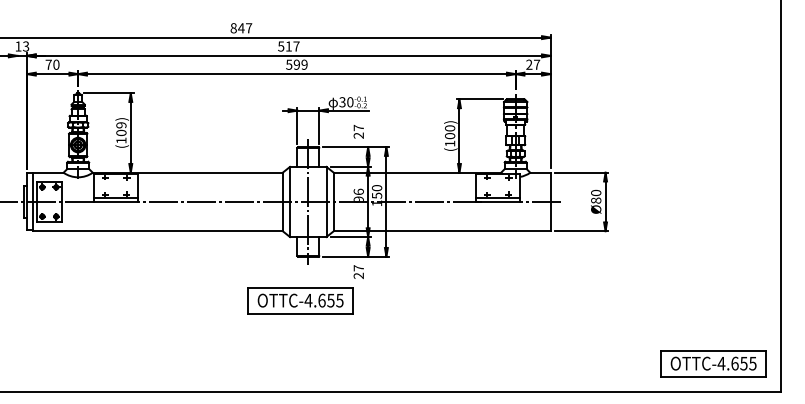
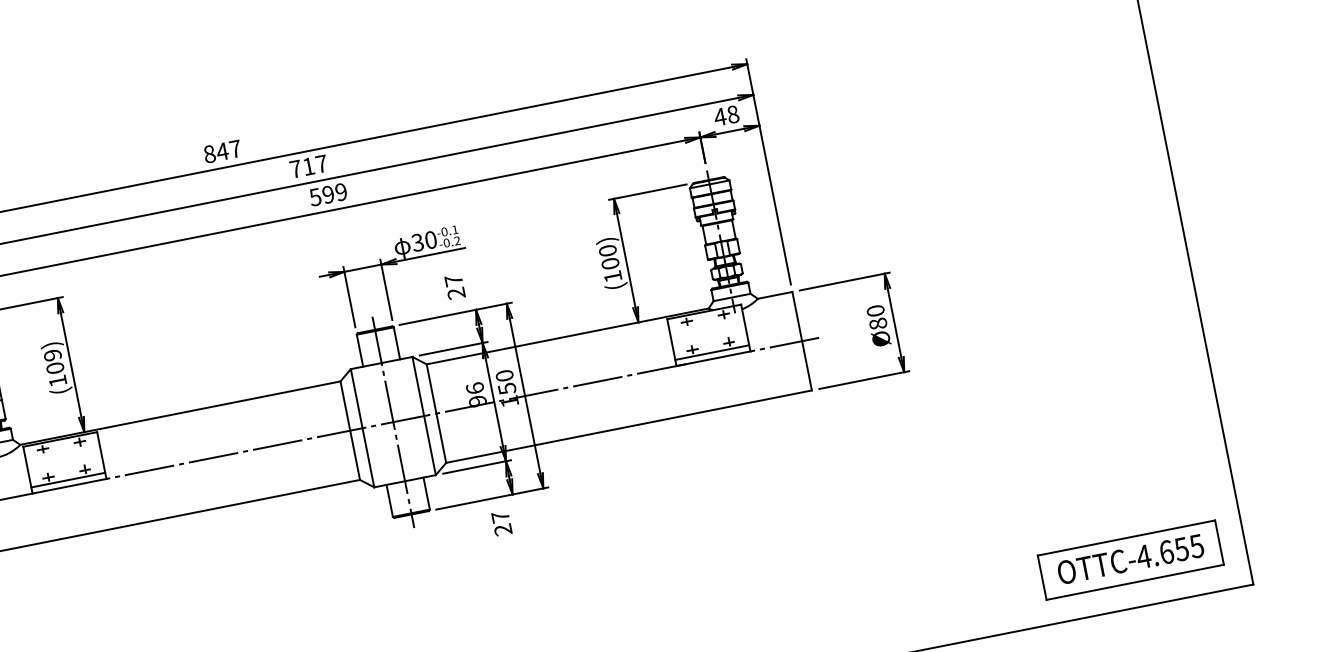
text: (281, 46) -> (296, 169), 517 -> 717
text: (532, 64) -> (725, 115), 27 -> 48
part: (300, 300) -> (413, 590), removed

